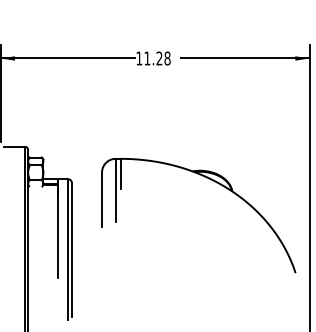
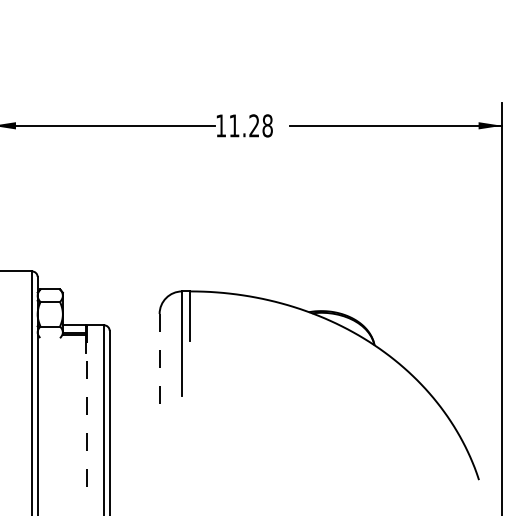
line: (102, 199) -> (160, 358), solid -> dashed
line: (58, 227) -> (87, 404), solid -> dashed

